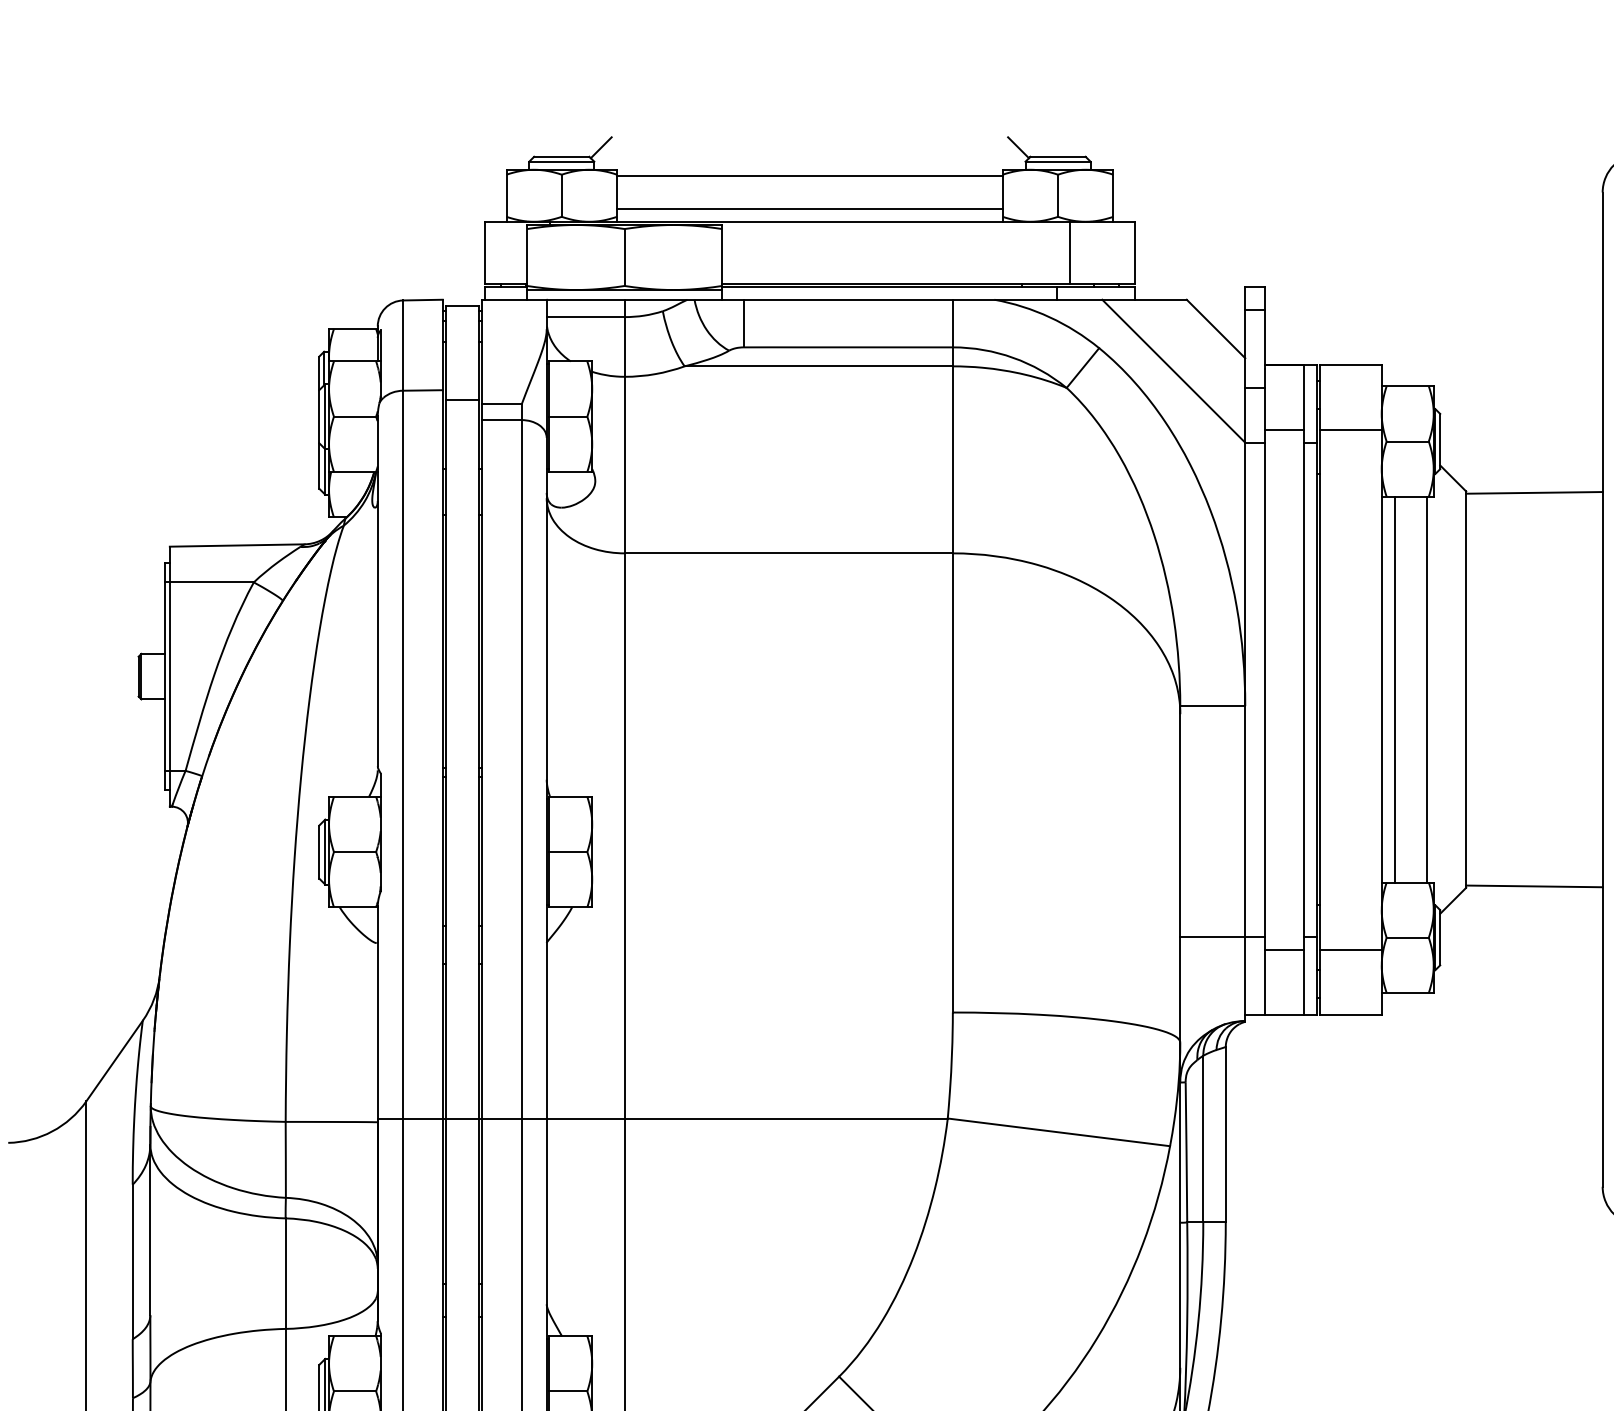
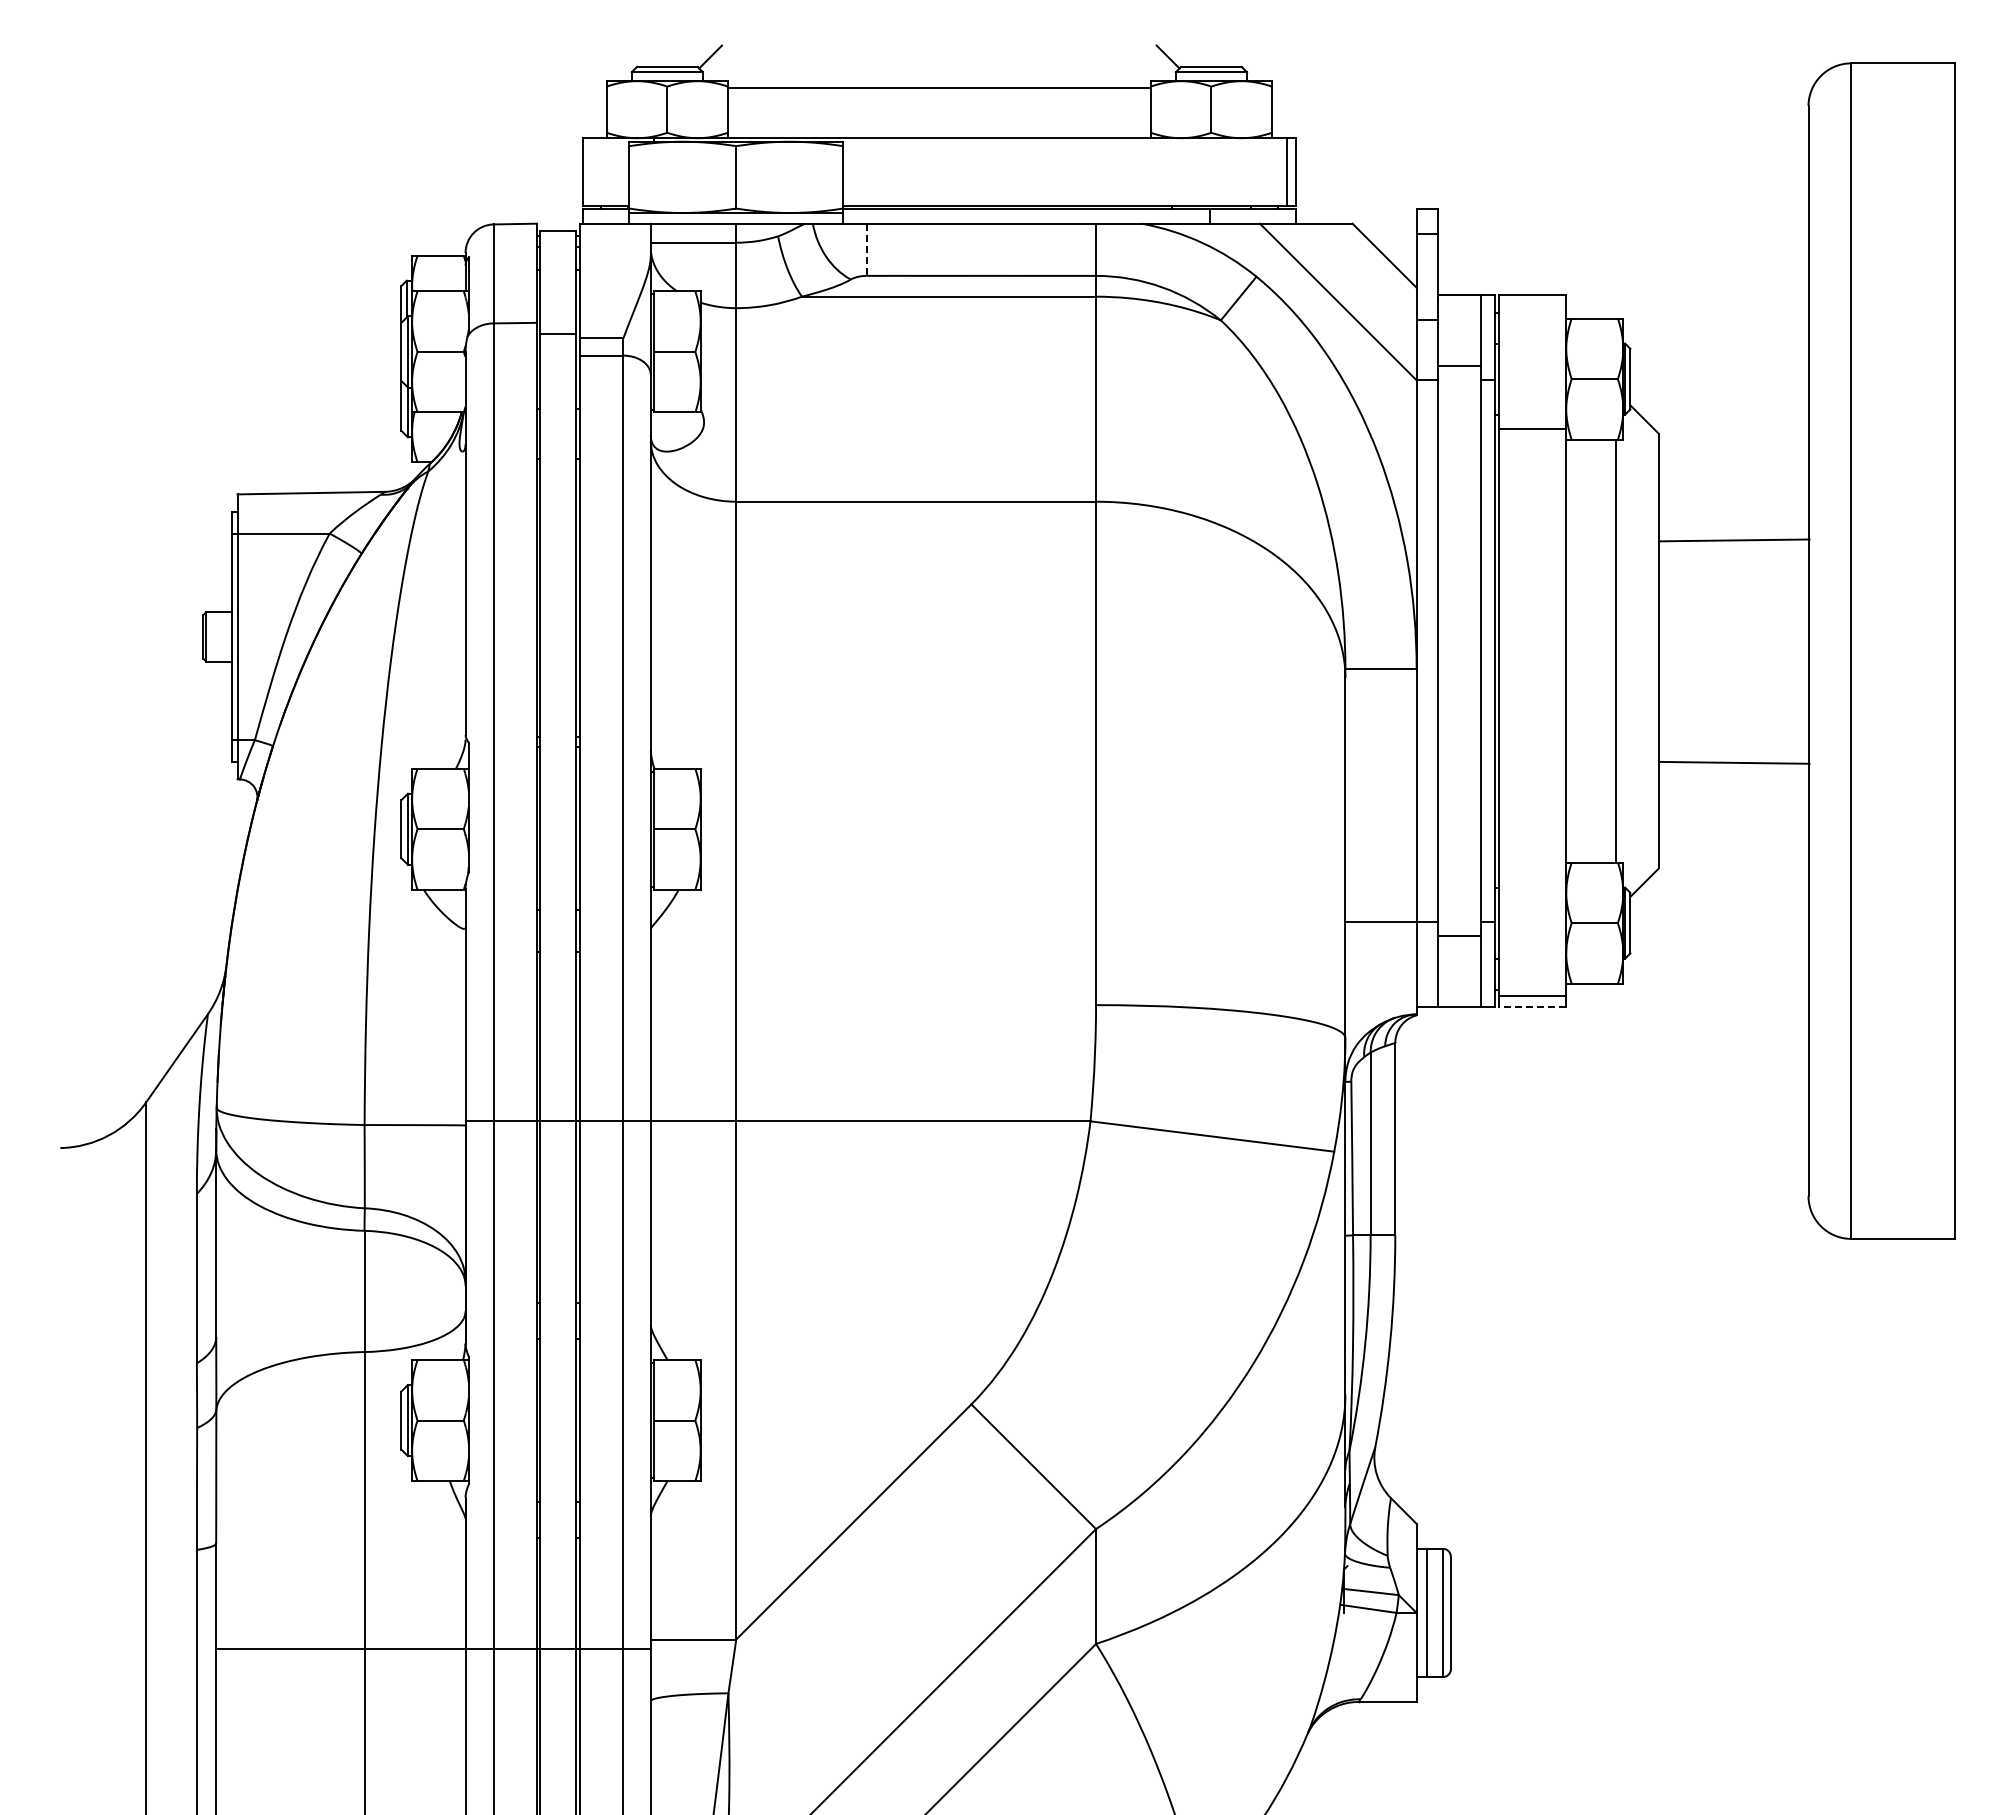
line: (809, 208) -> (938, 123), removed
line: (1069, 252) -> (1287, 171), moved
line: (743, 324) -> (866, 250), solid -> dashed
line: (1350, 430) -> (1532, 429), moved
line: (1534, 492) -> (1734, 540), moved
line: (1394, 689) -> (1580, 650), removed
line: (1534, 886) -> (1734, 762), moved
line: (1350, 949) -> (1532, 996), moved
line: (1350, 1014) -> (1532, 1007), solid -> dashed

